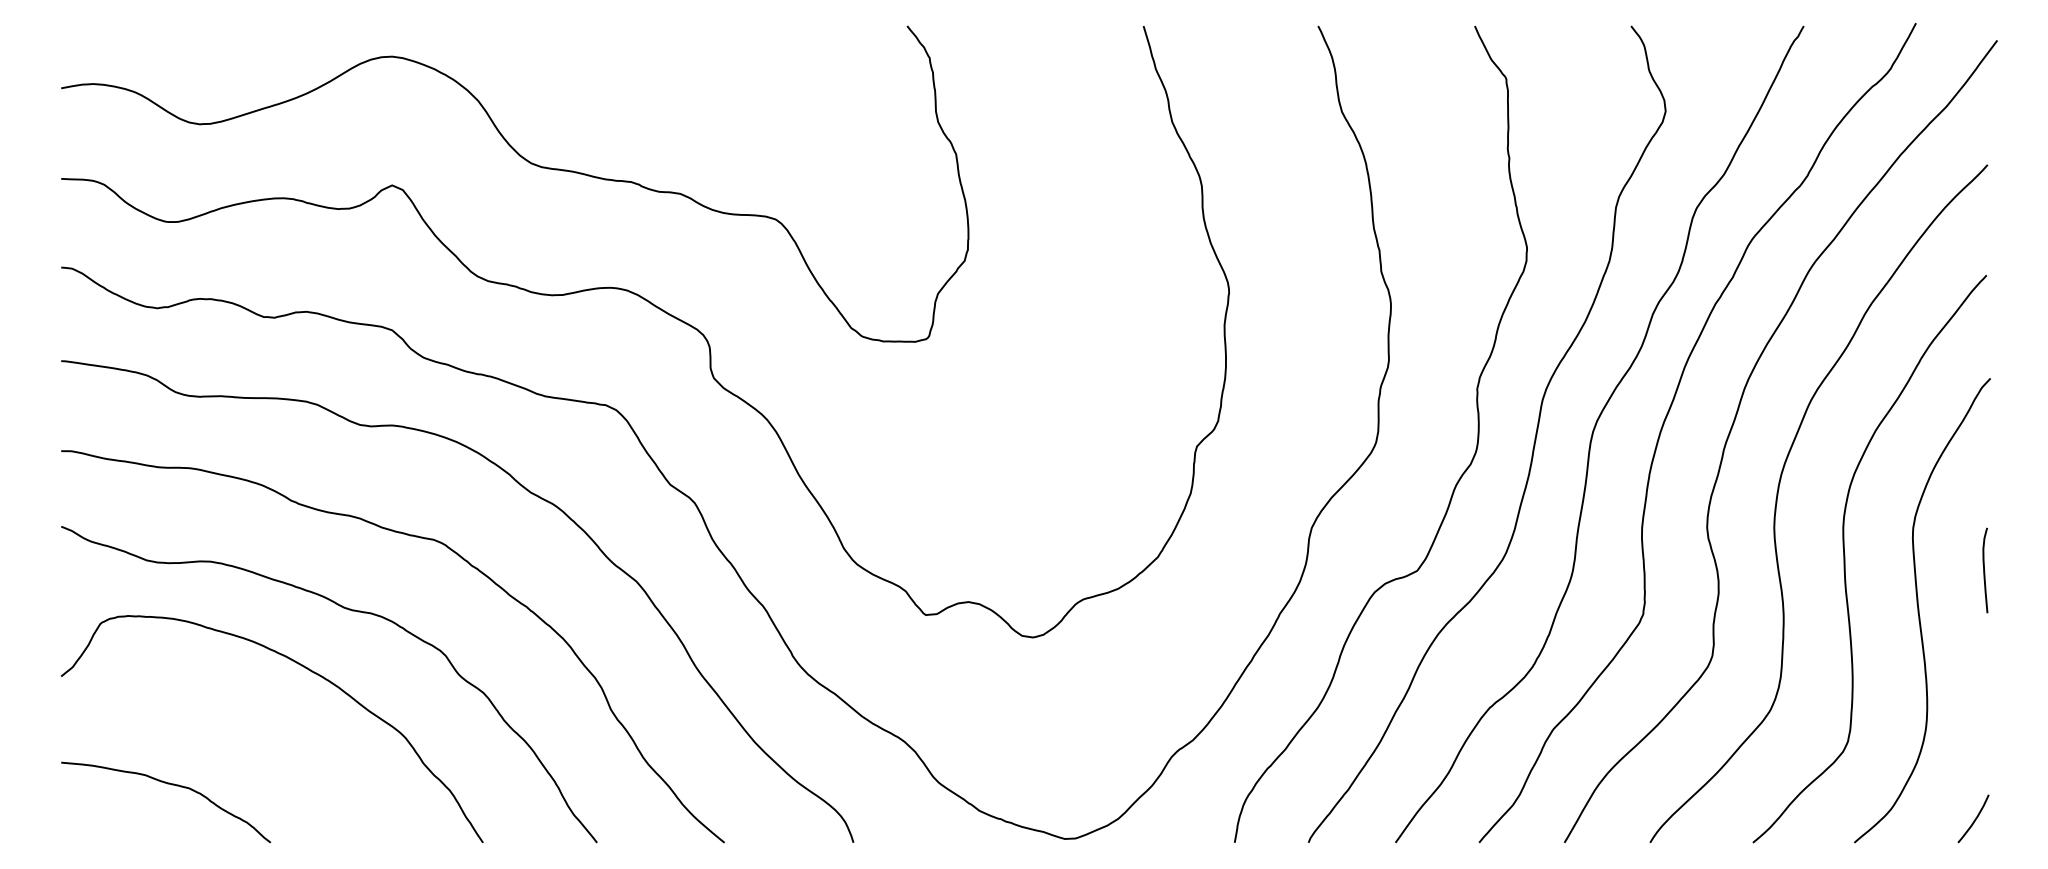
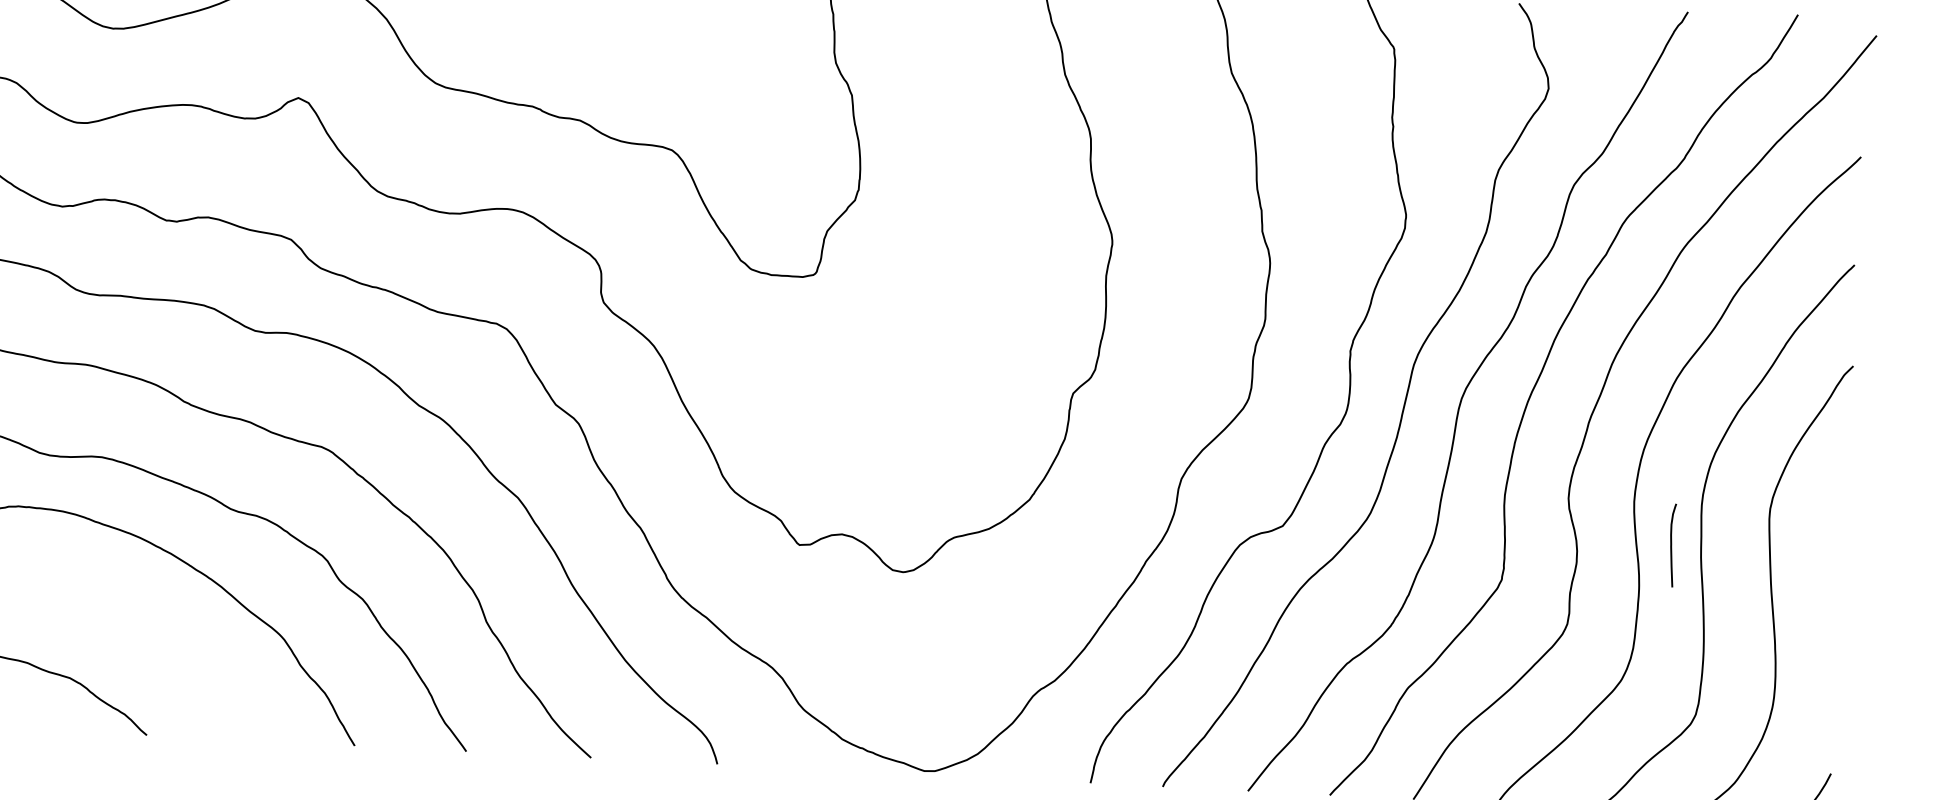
curve: (1984, 570) -> (1671, 545), moved

